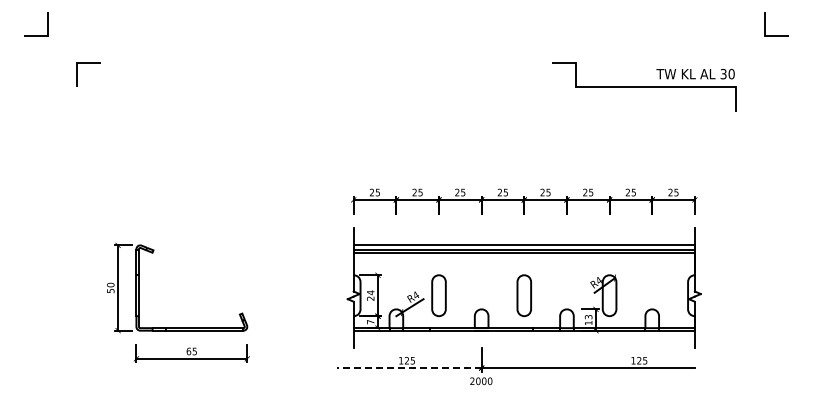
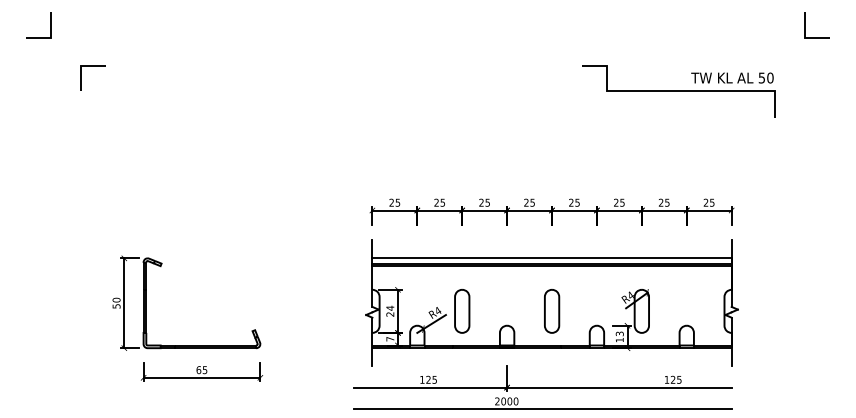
text: (723, 73) -> (761, 77), 30 -> 50
line: (408, 368) -> (430, 388), dashed -> solid
line: (515, 388) -> (542, 409), added

